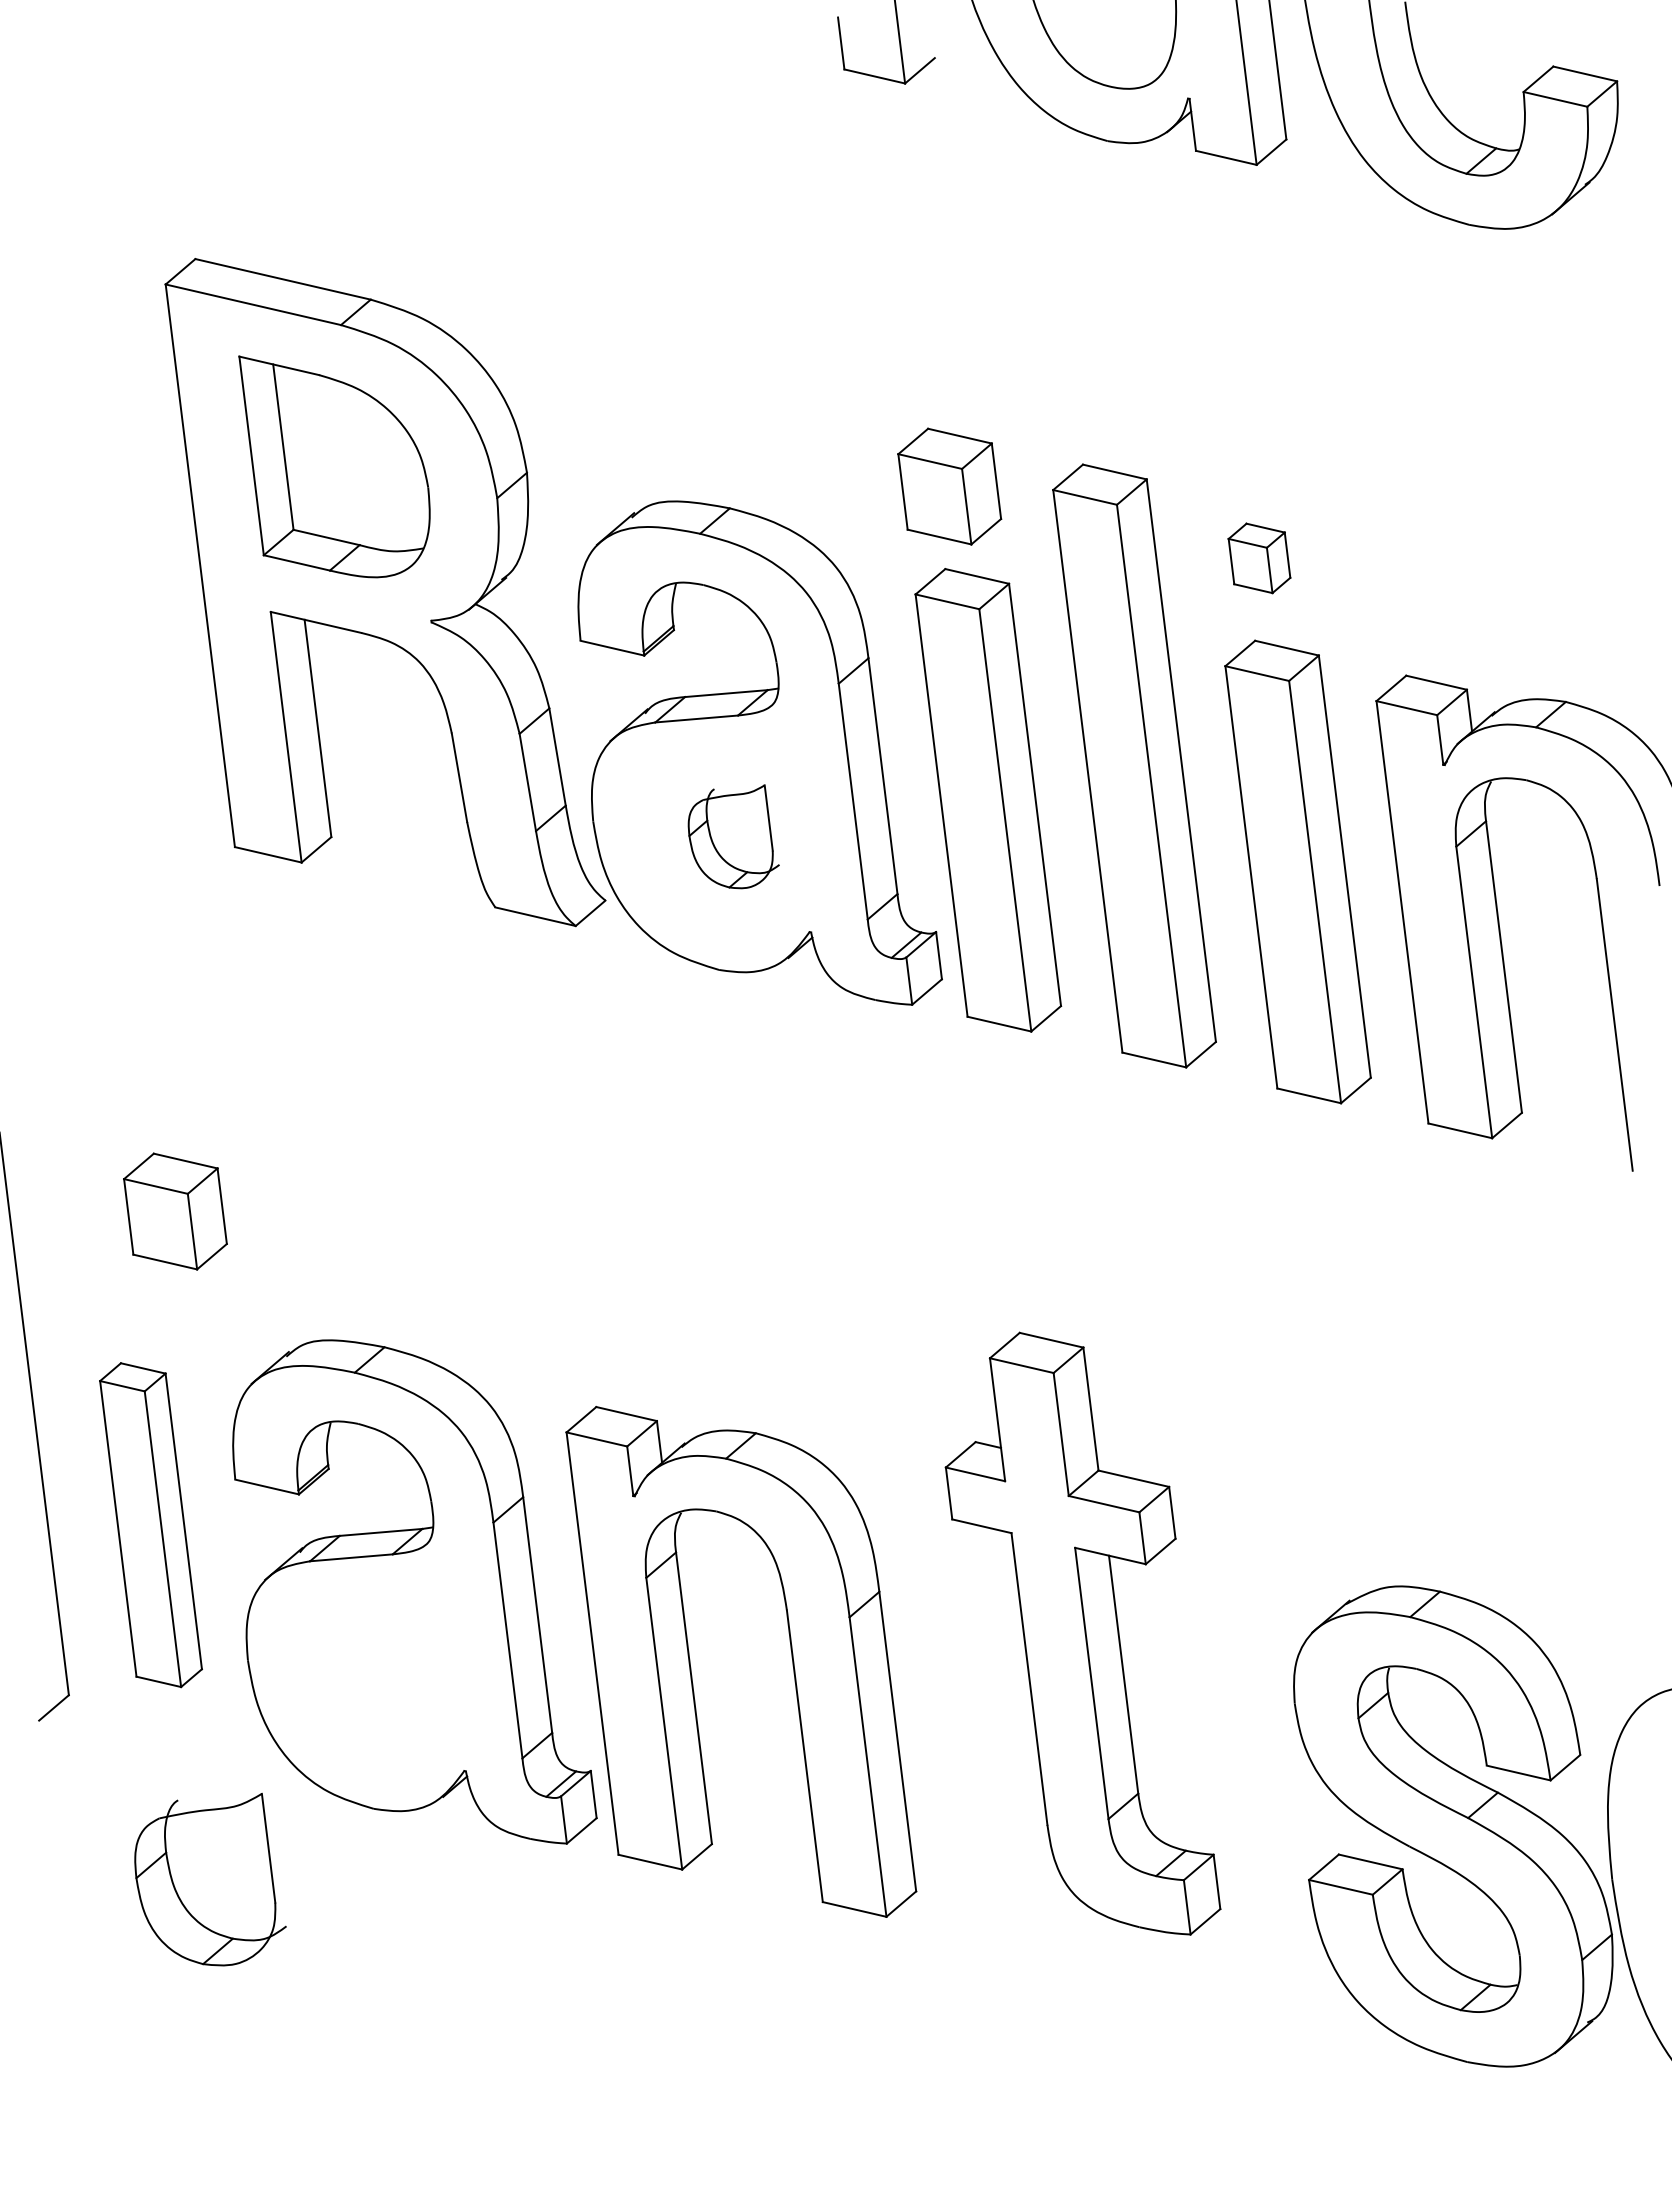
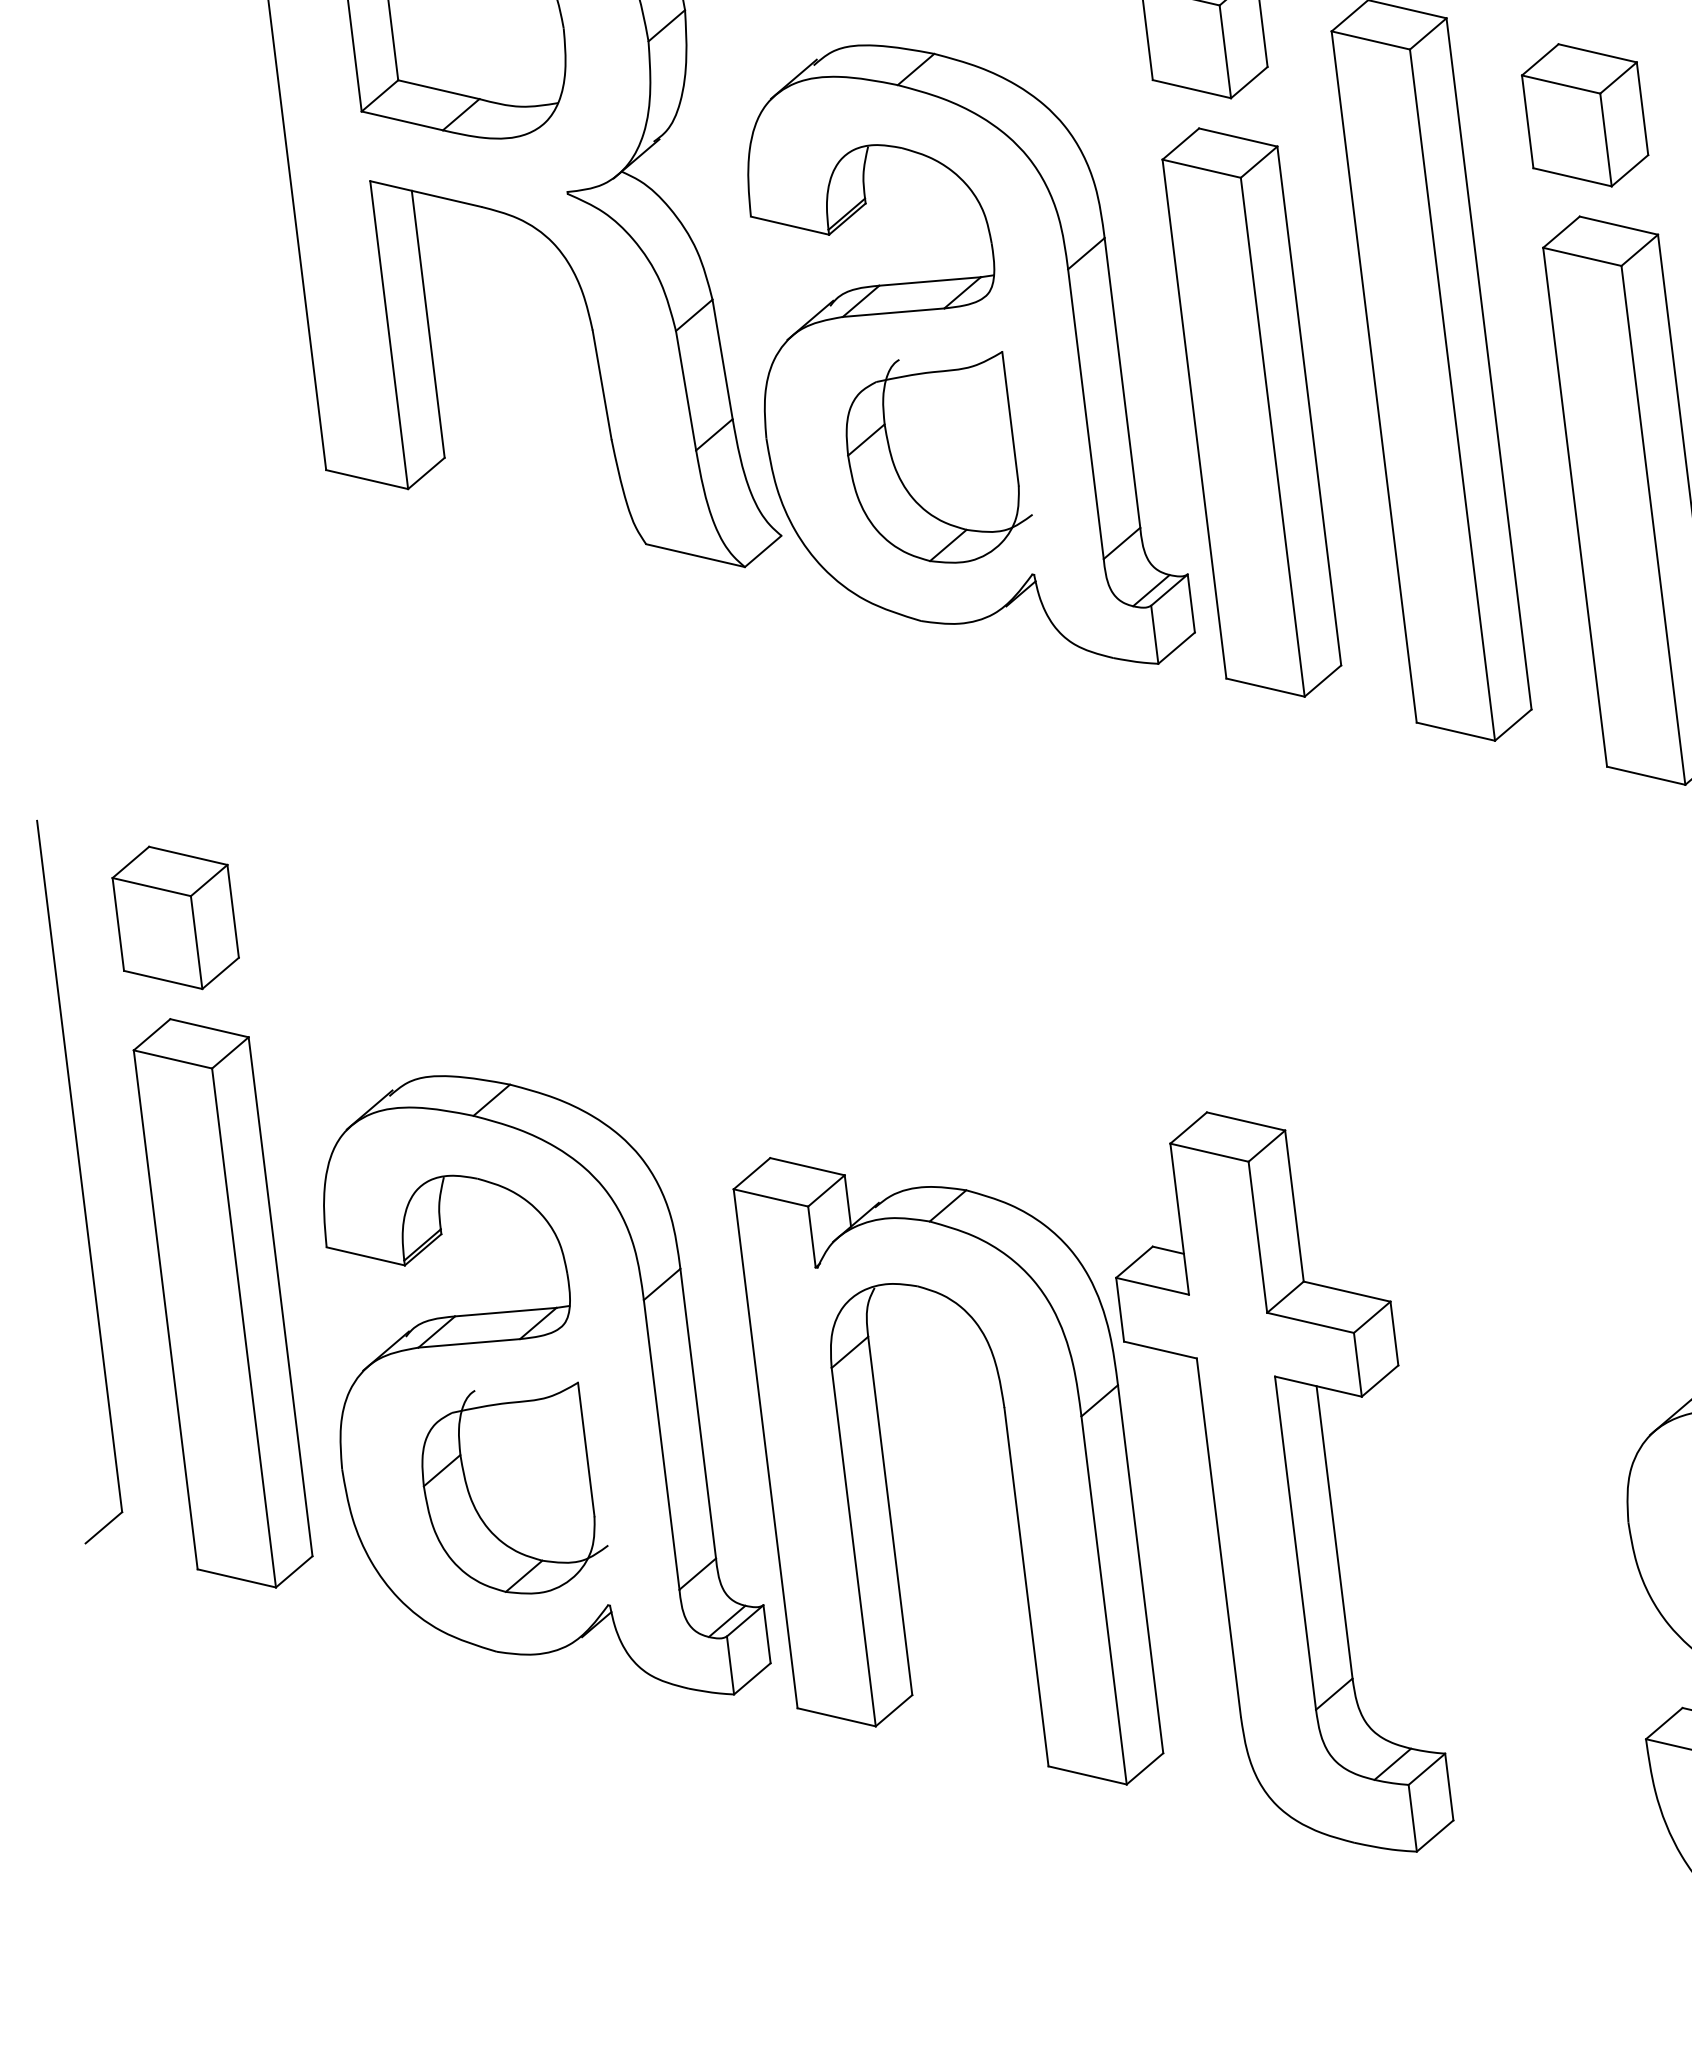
part: (1259, 558) -> (1585, 115), size x1.67
part: (733, 836) -> (938, 457), size x1.67
part: (175, 1211) -> (175, 917), moved
part: (150, 1524) -> (222, 1302), size x1.43
part: (1082, 1633) -> (1284, 1481), moved
part: (210, 1879) -> (514, 1487), moved

